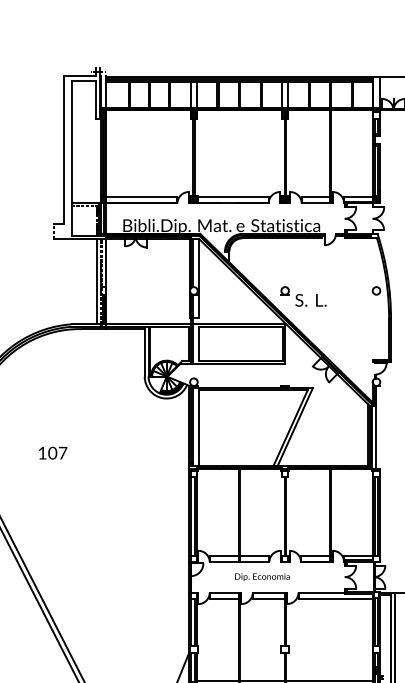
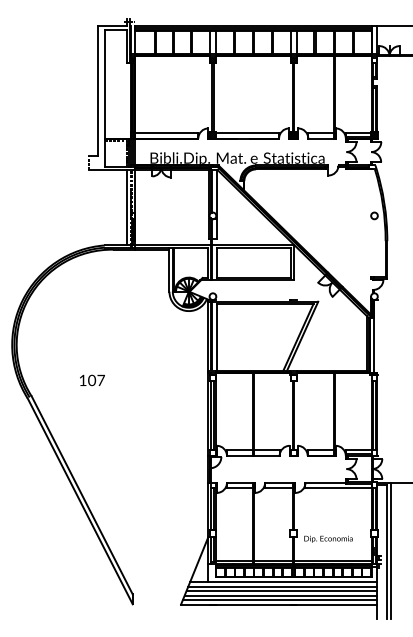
part: (303, 296) -> (309, 220), removed
text: (53, 453) -> (92, 380), moved
text: (262, 576) -> (328, 538), moved

